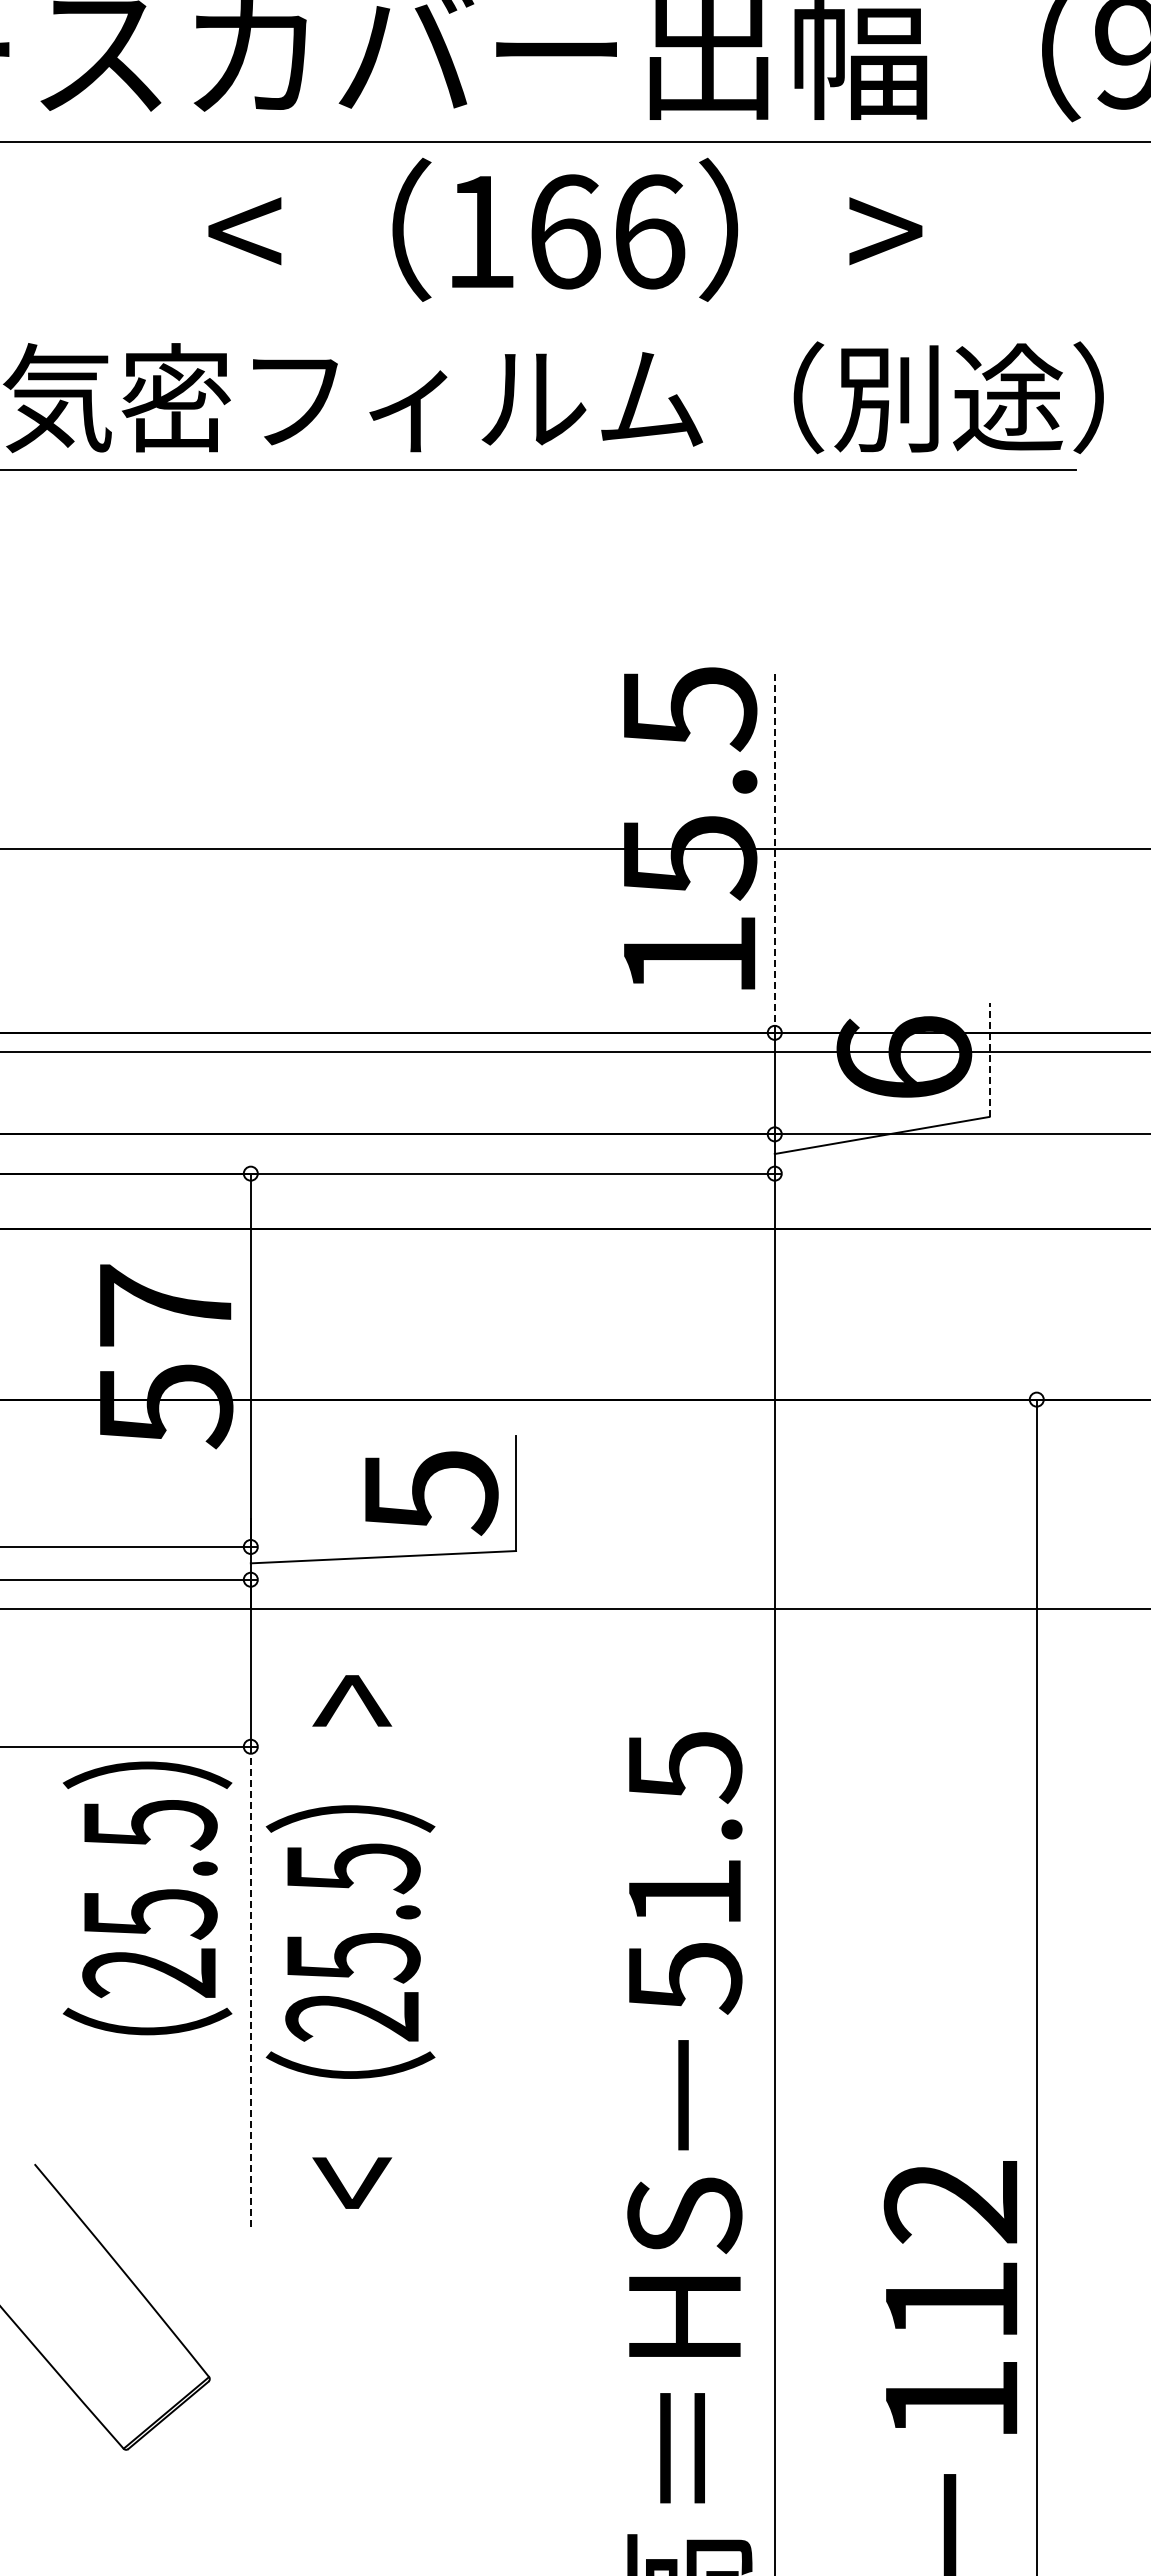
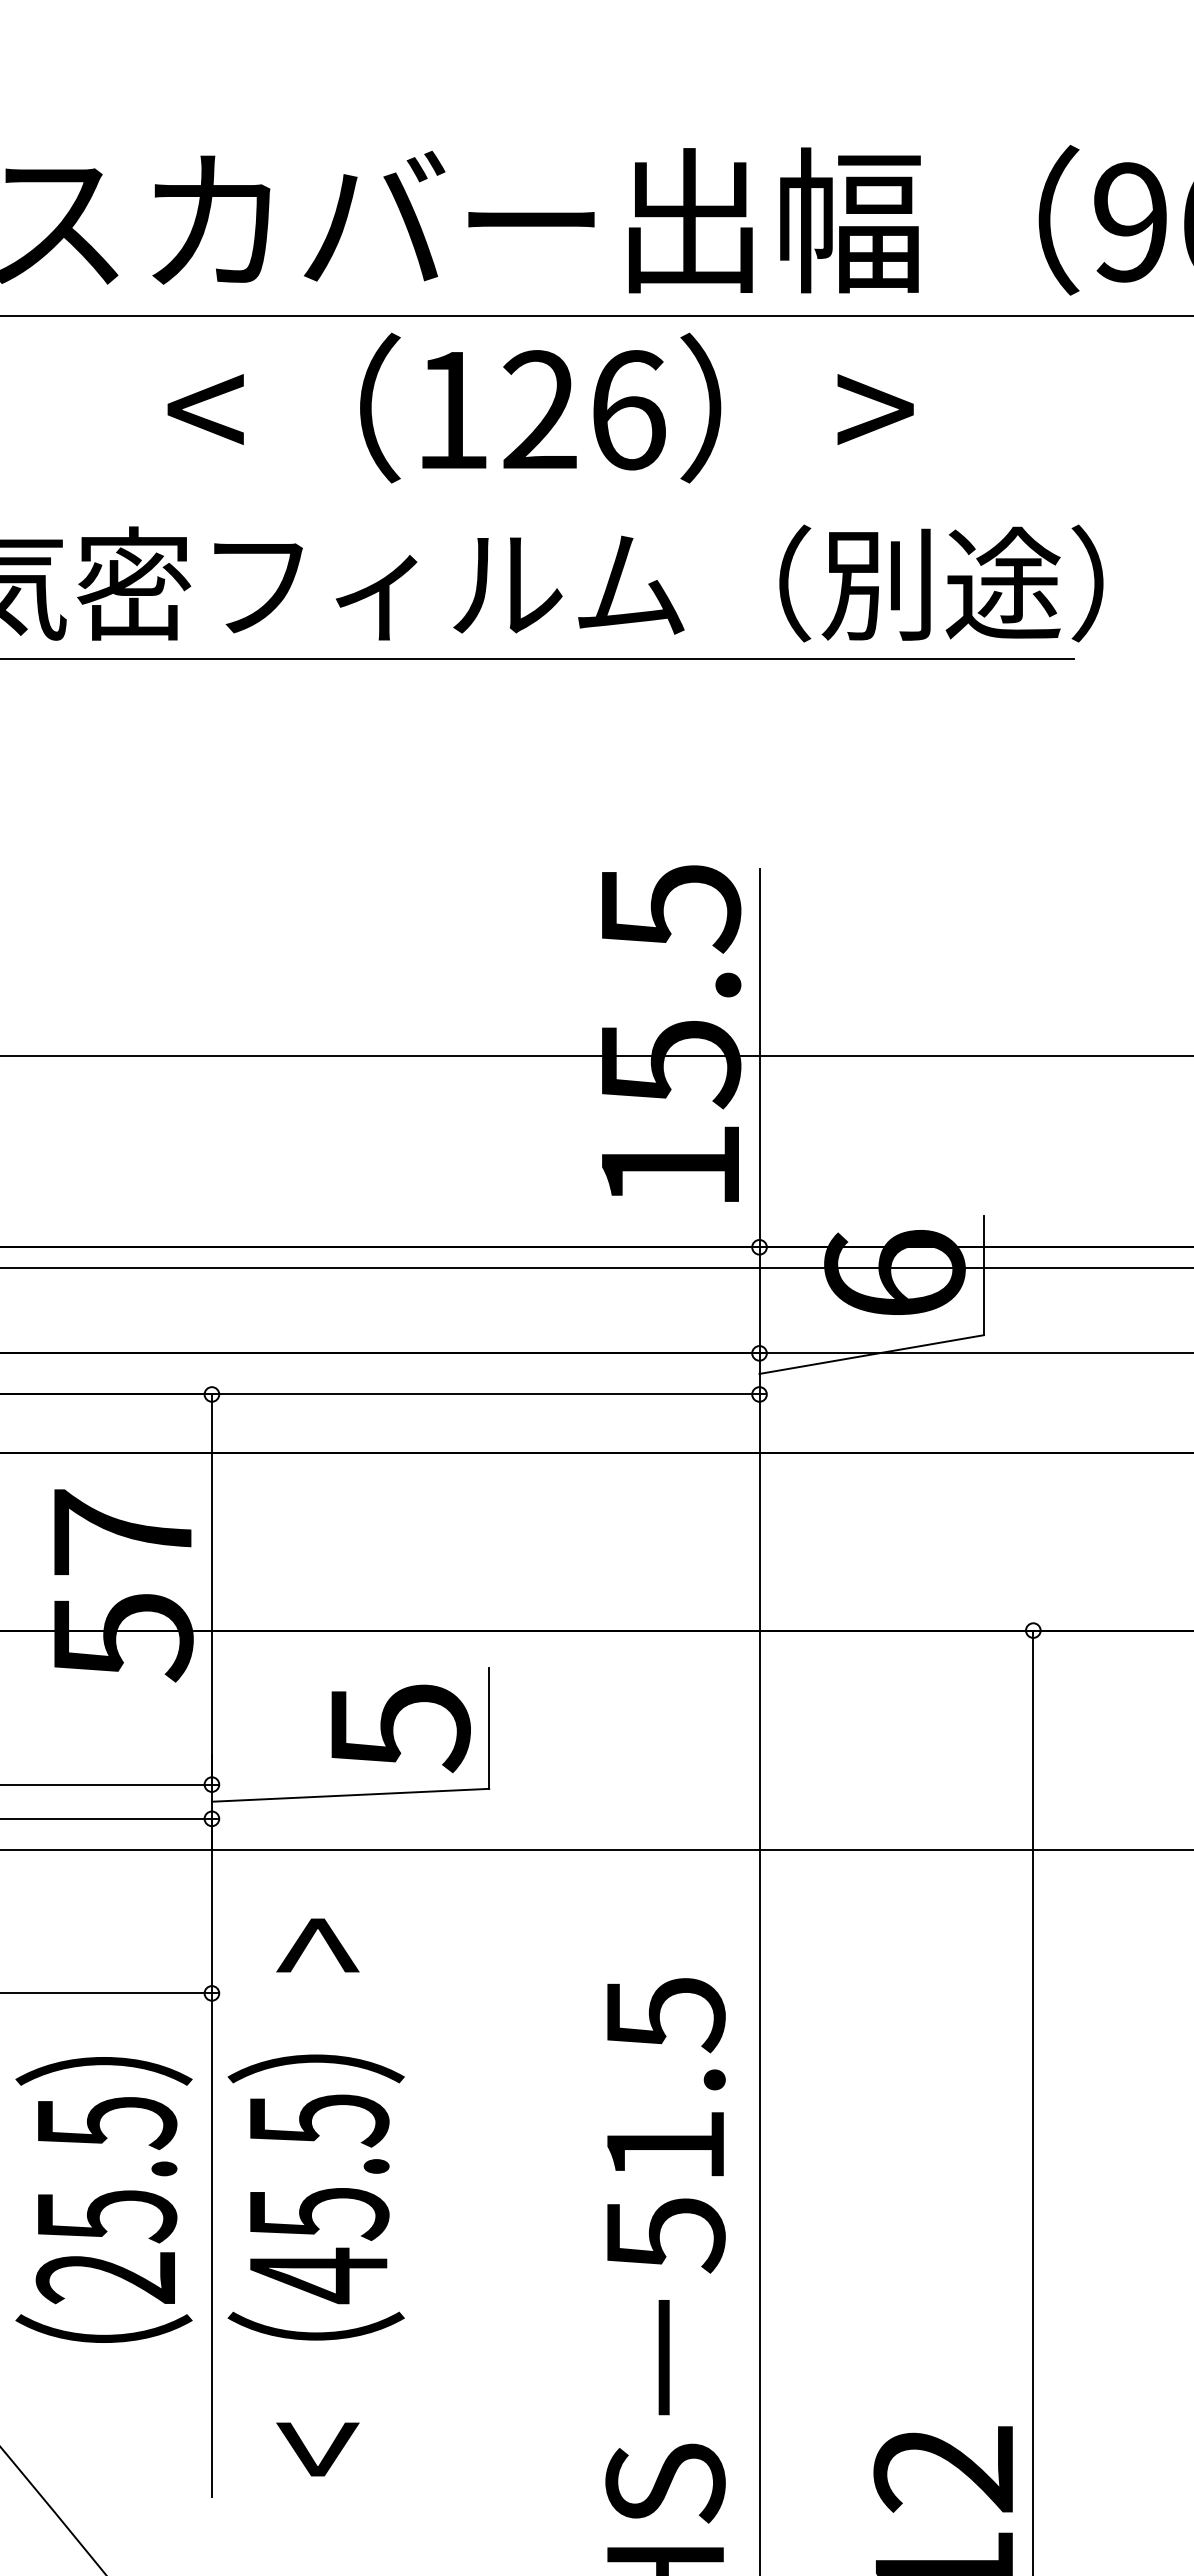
text: (564, 231) -> (539, 409), 166 -> 126
line: (774, 851) -> (759, 1057), dashed -> solid
line: (989, 1060) -> (983, 1276), dashed -> solid
text: (147, 1898) -> (103, 2200), moved
line: (250, 1987) -> (211, 2245), dashed -> solid
text: (351, 2017) -> (317, 2276), 25.5 -> 45.5

